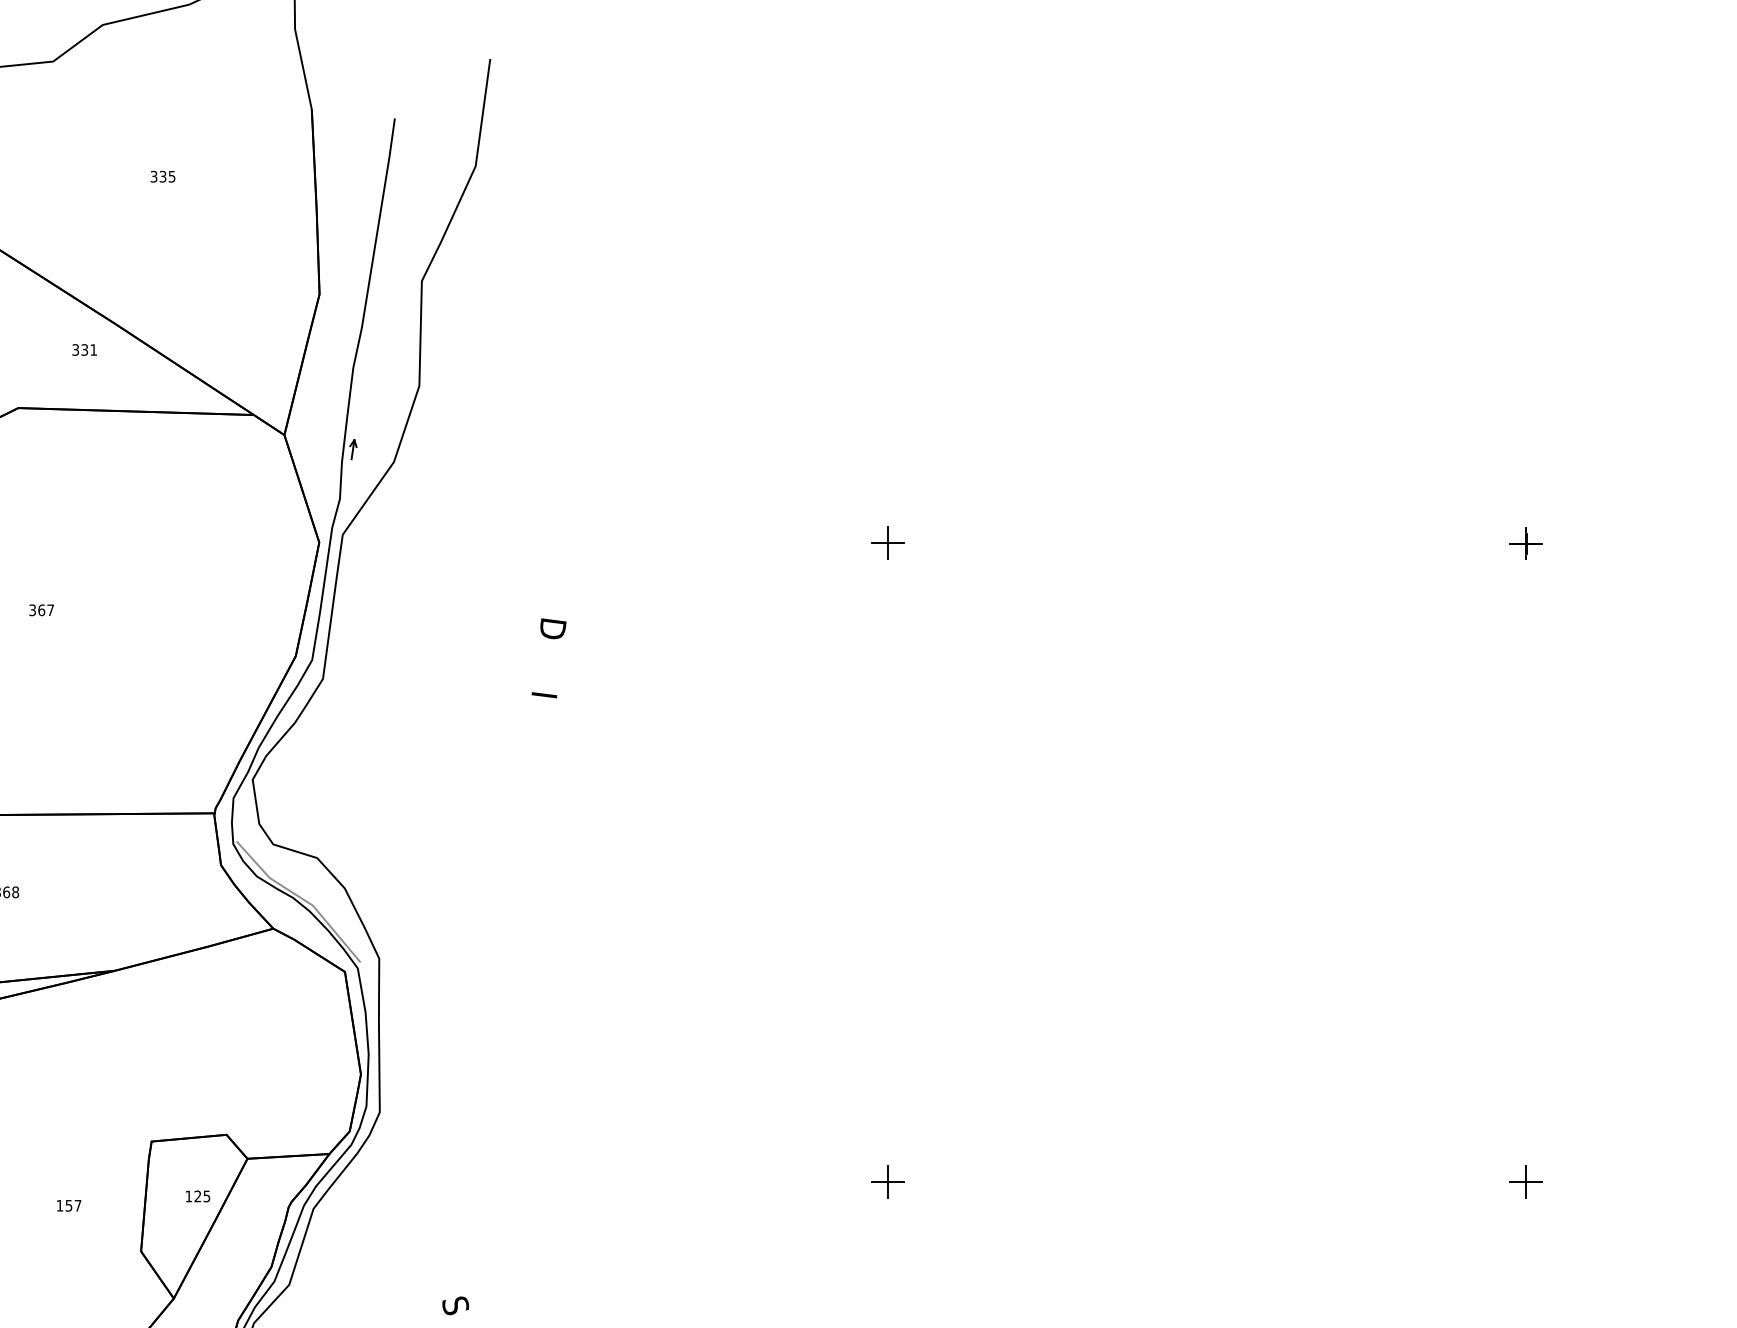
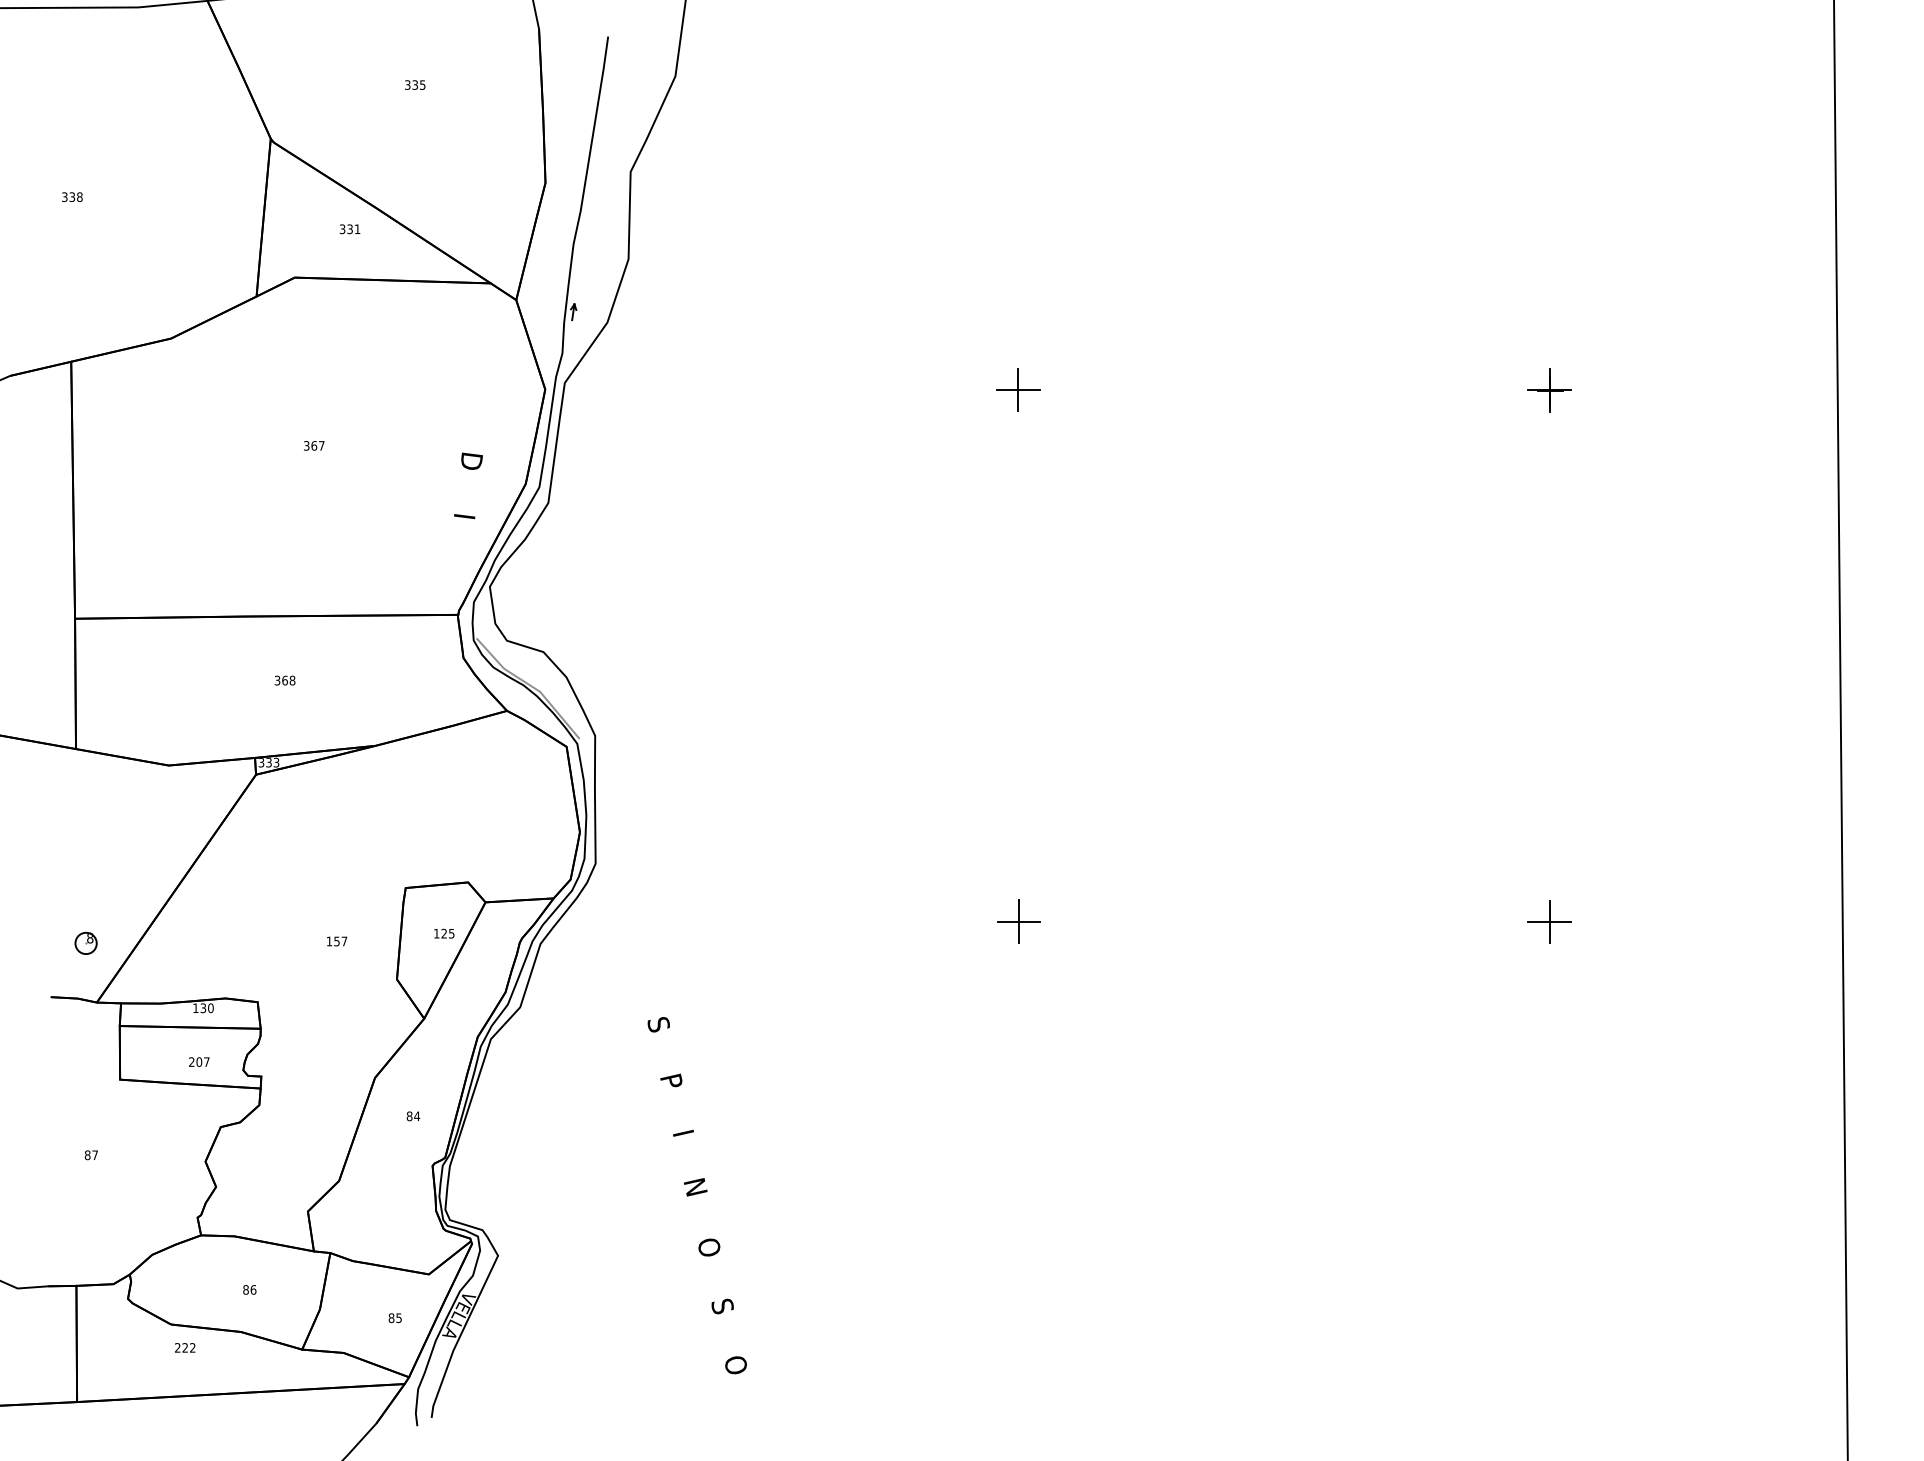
part: (887, 543) -> (1018, 390), size x1.6
part: (1525, 543) -> (1549, 390), size x1.6
text: (549, 657) -> (468, 485), moved
part: (887, 1181) -> (1018, 921), size x1.6
part: (1525, 1181) -> (1549, 921), size x1.6

